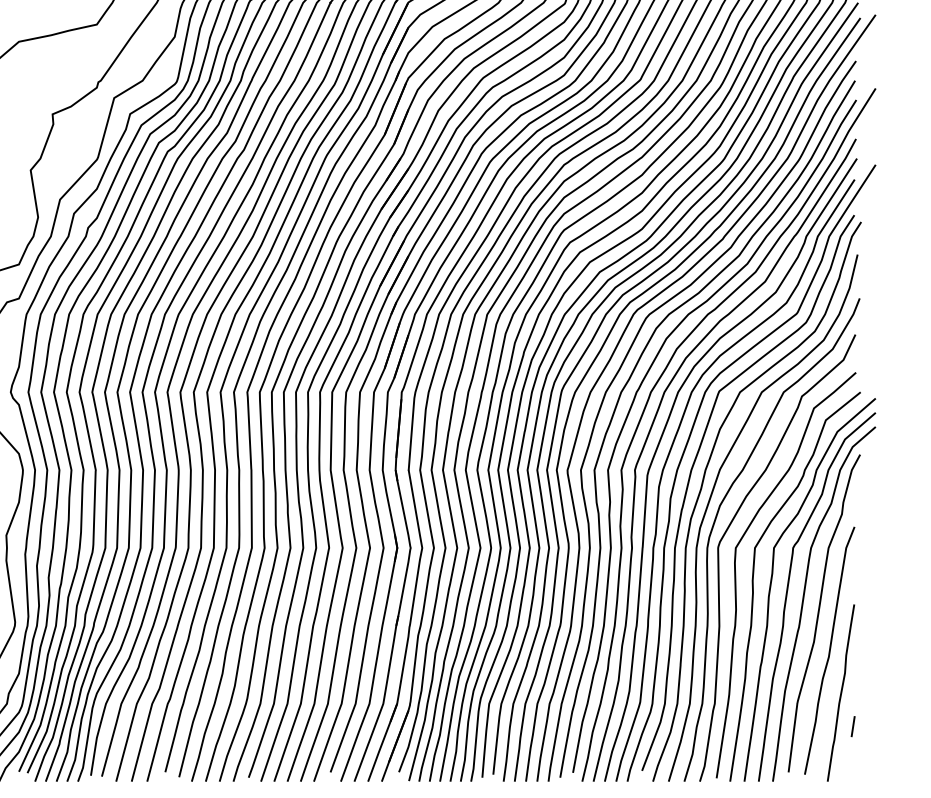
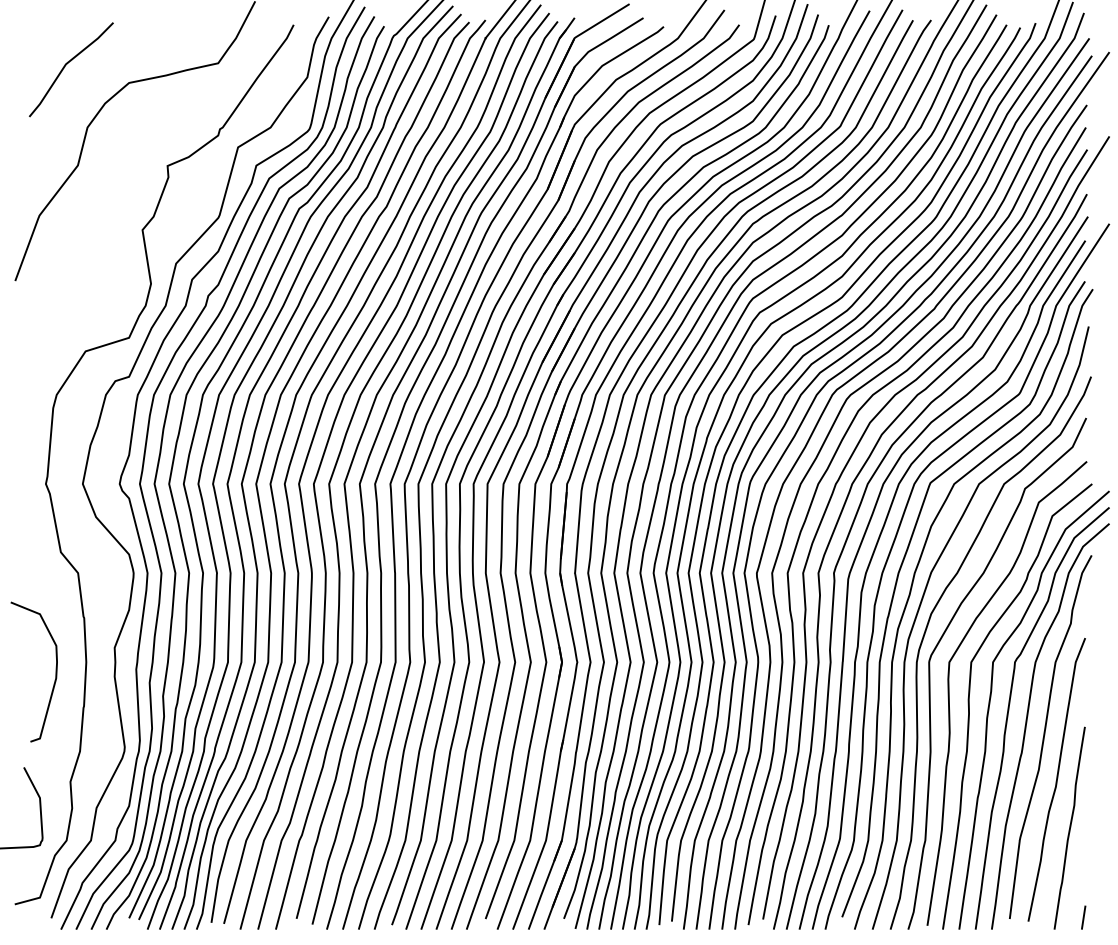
line: (853, 726) -> (1083, 917), moved

